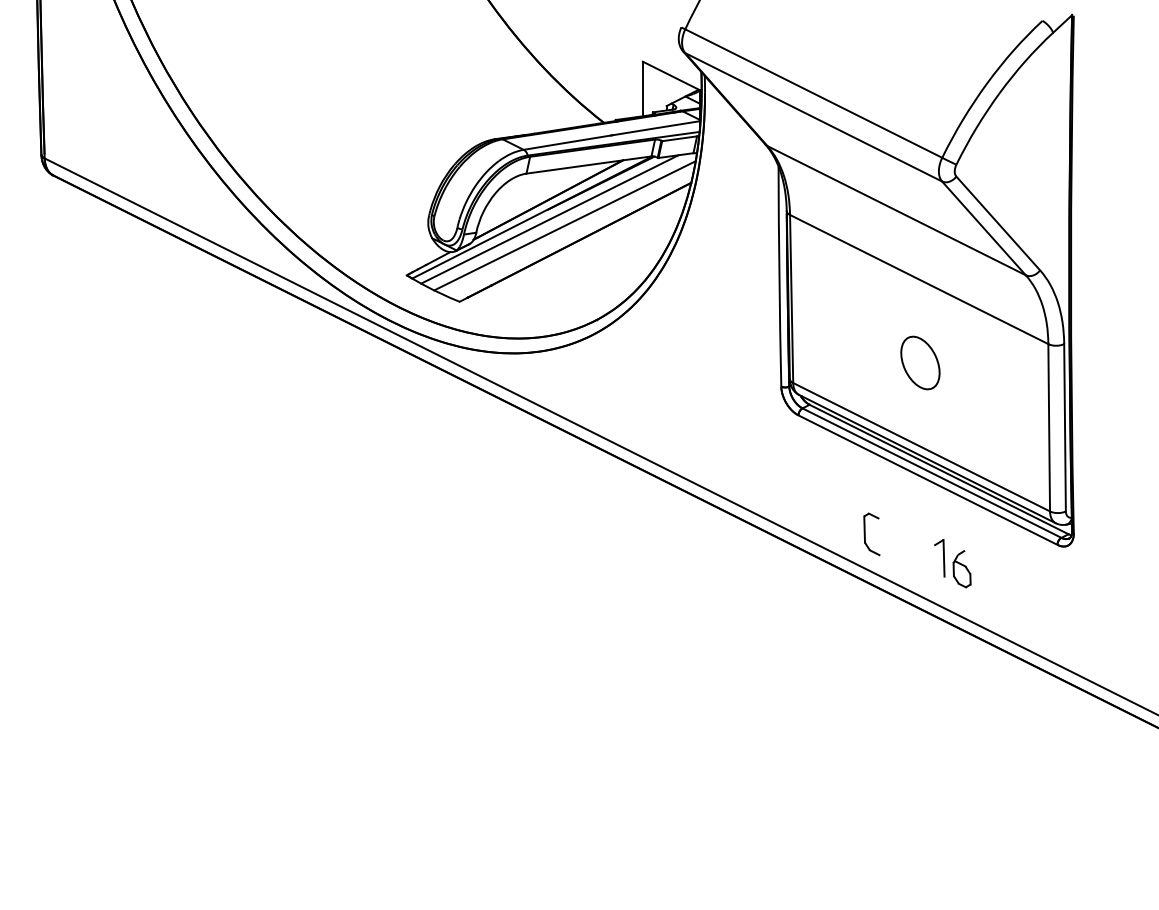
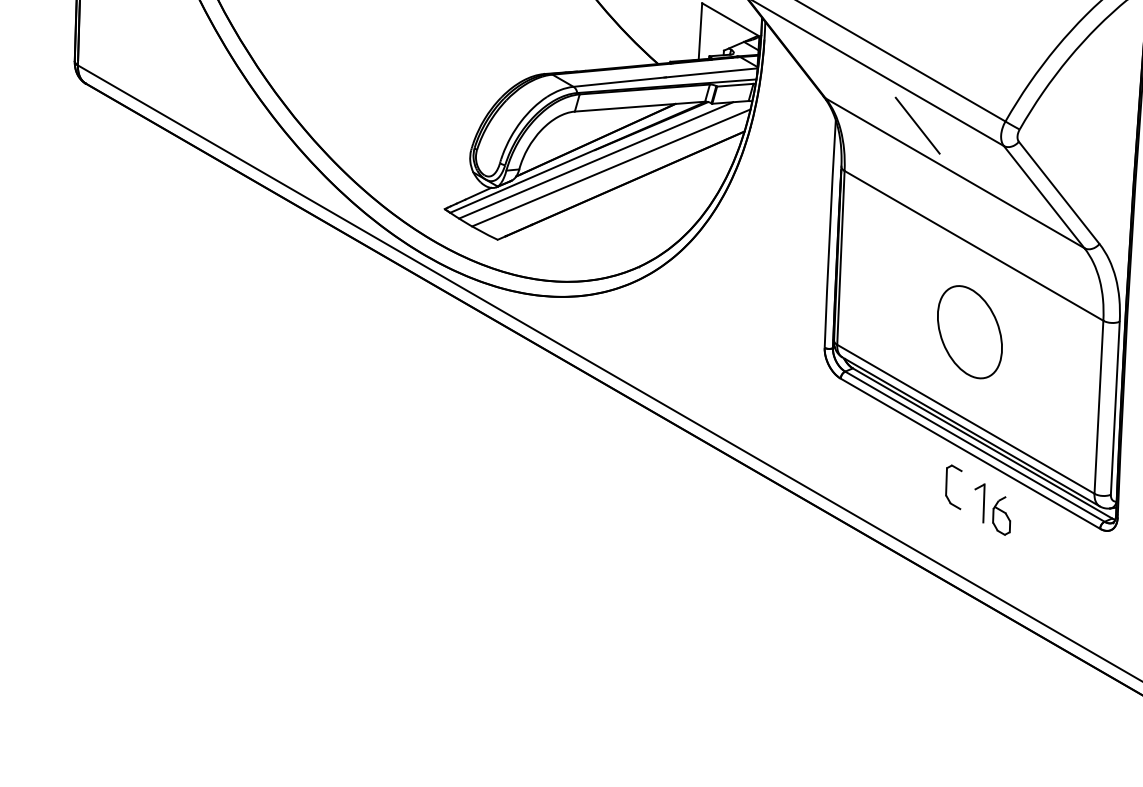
line: (857, 166) -> (917, 125), added
part: (920, 362) -> (970, 331), size x1.67
part: (871, 534) -> (953, 487), moved
part: (952, 563) -> (992, 509), moved

